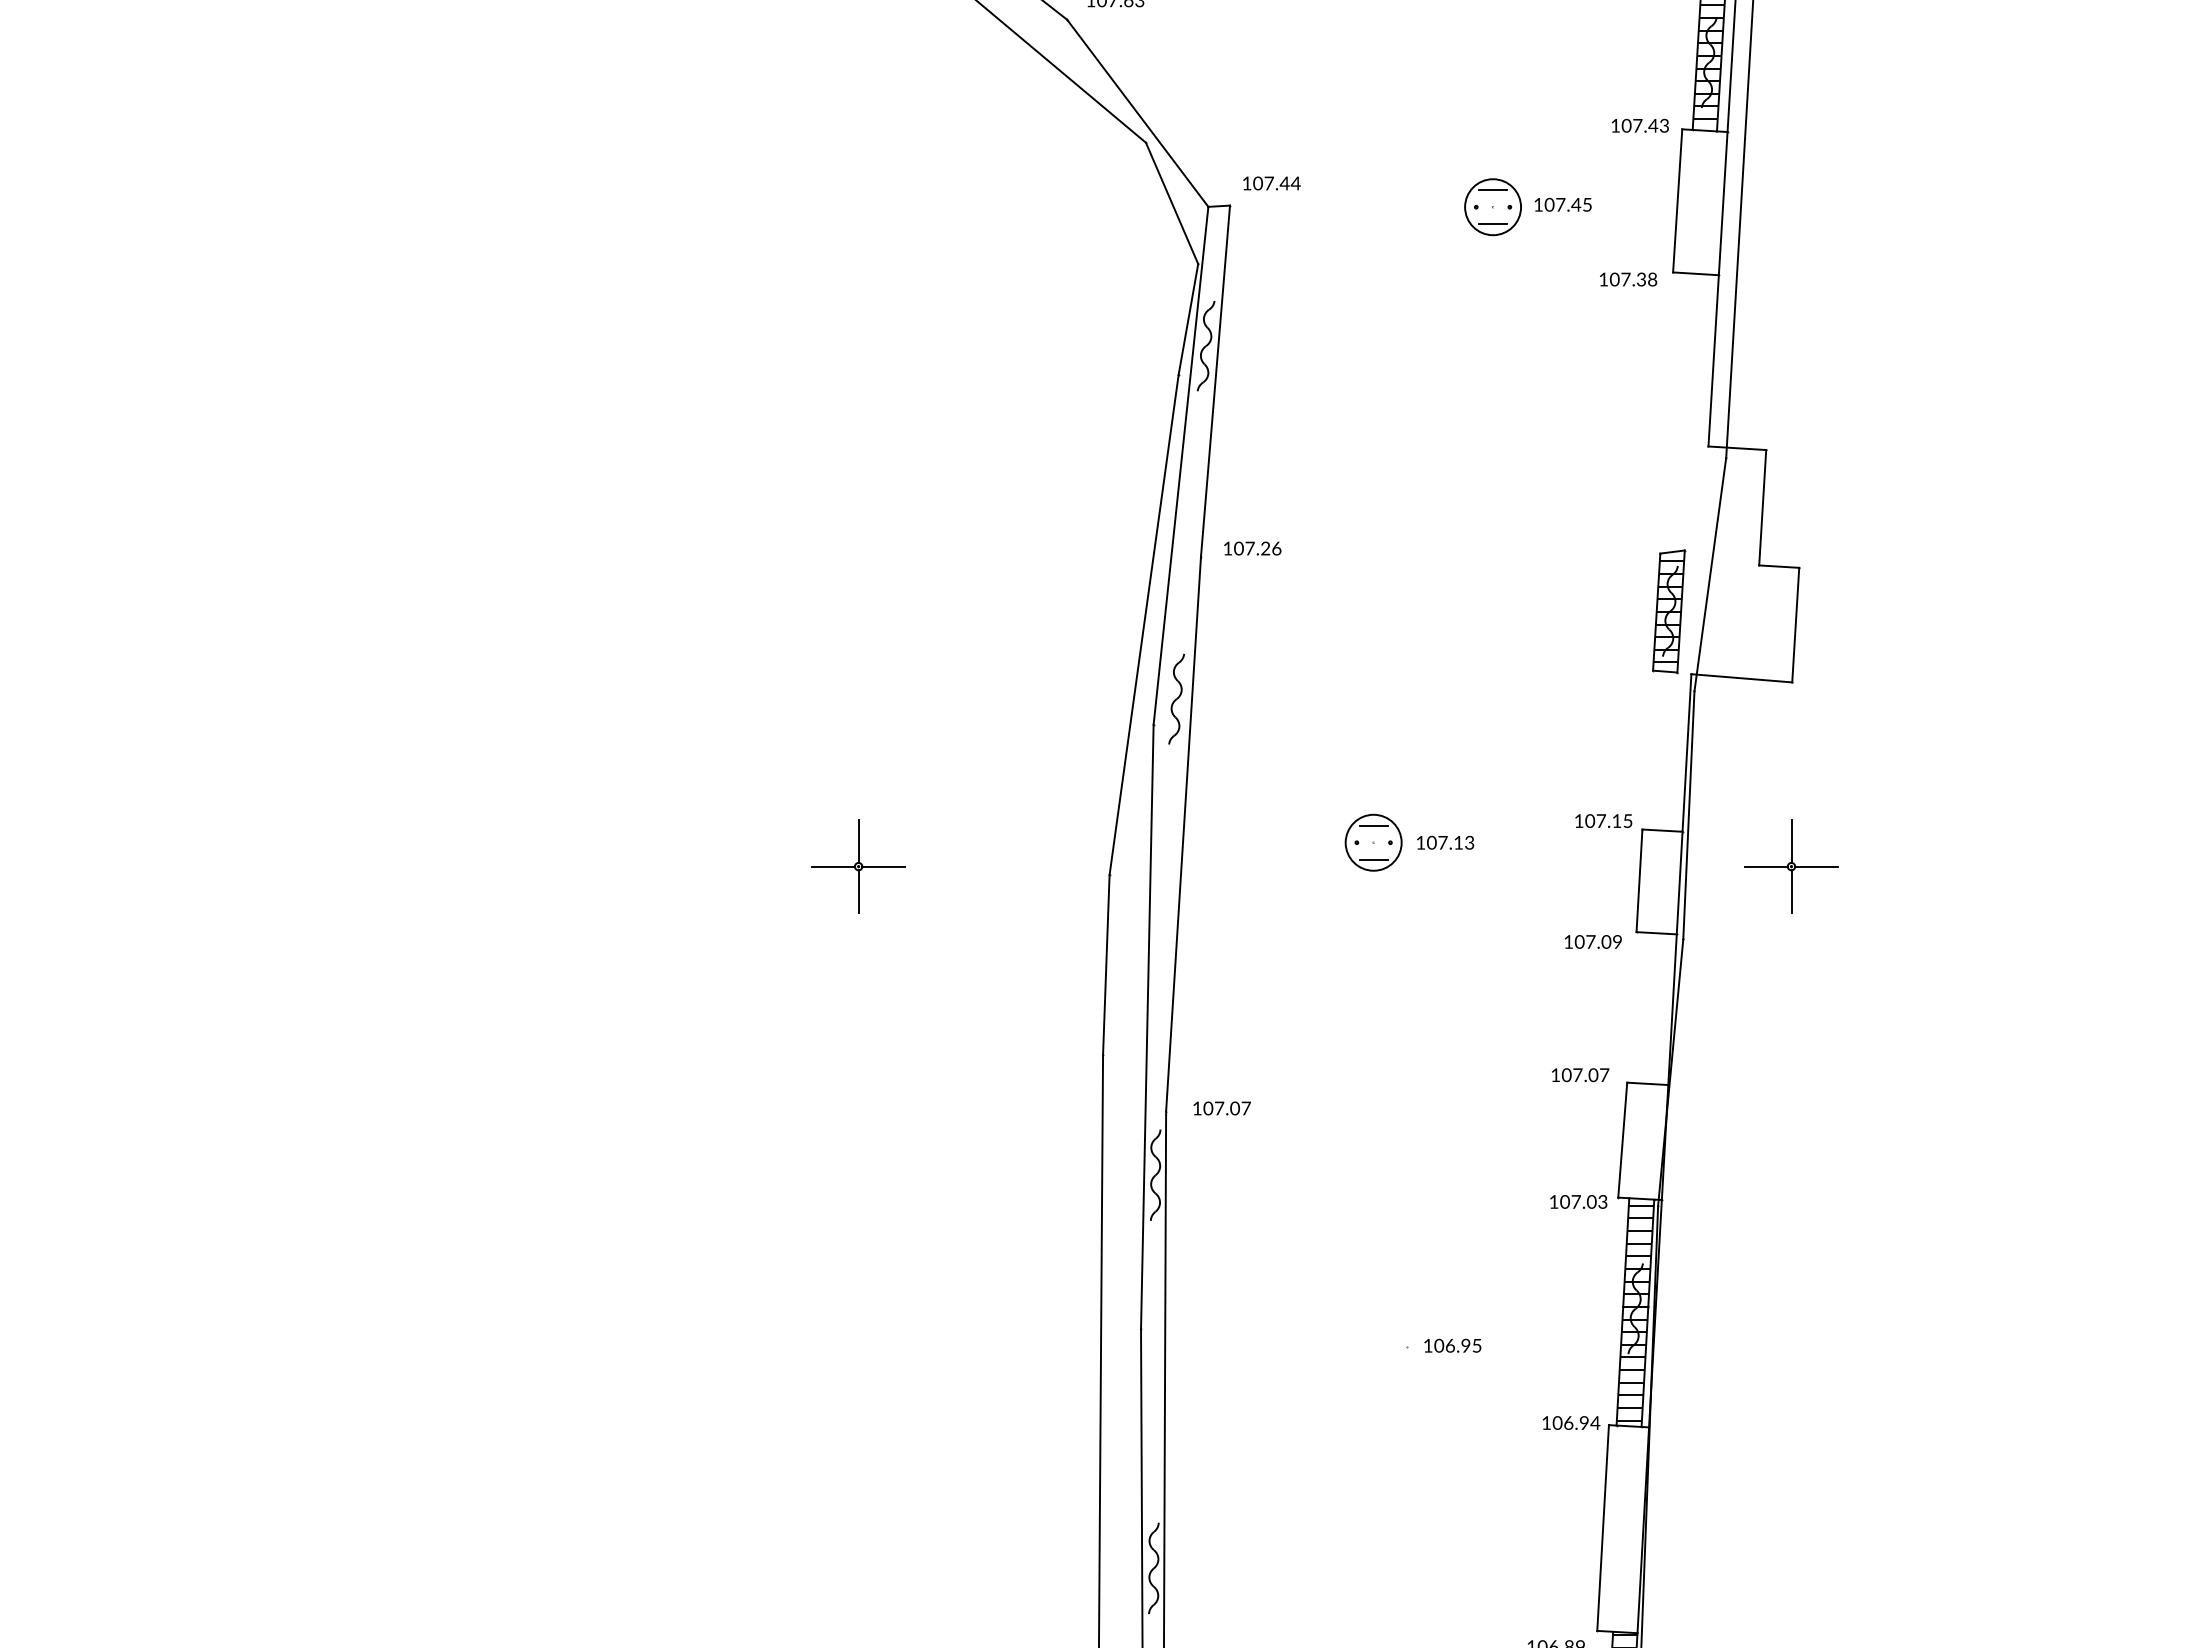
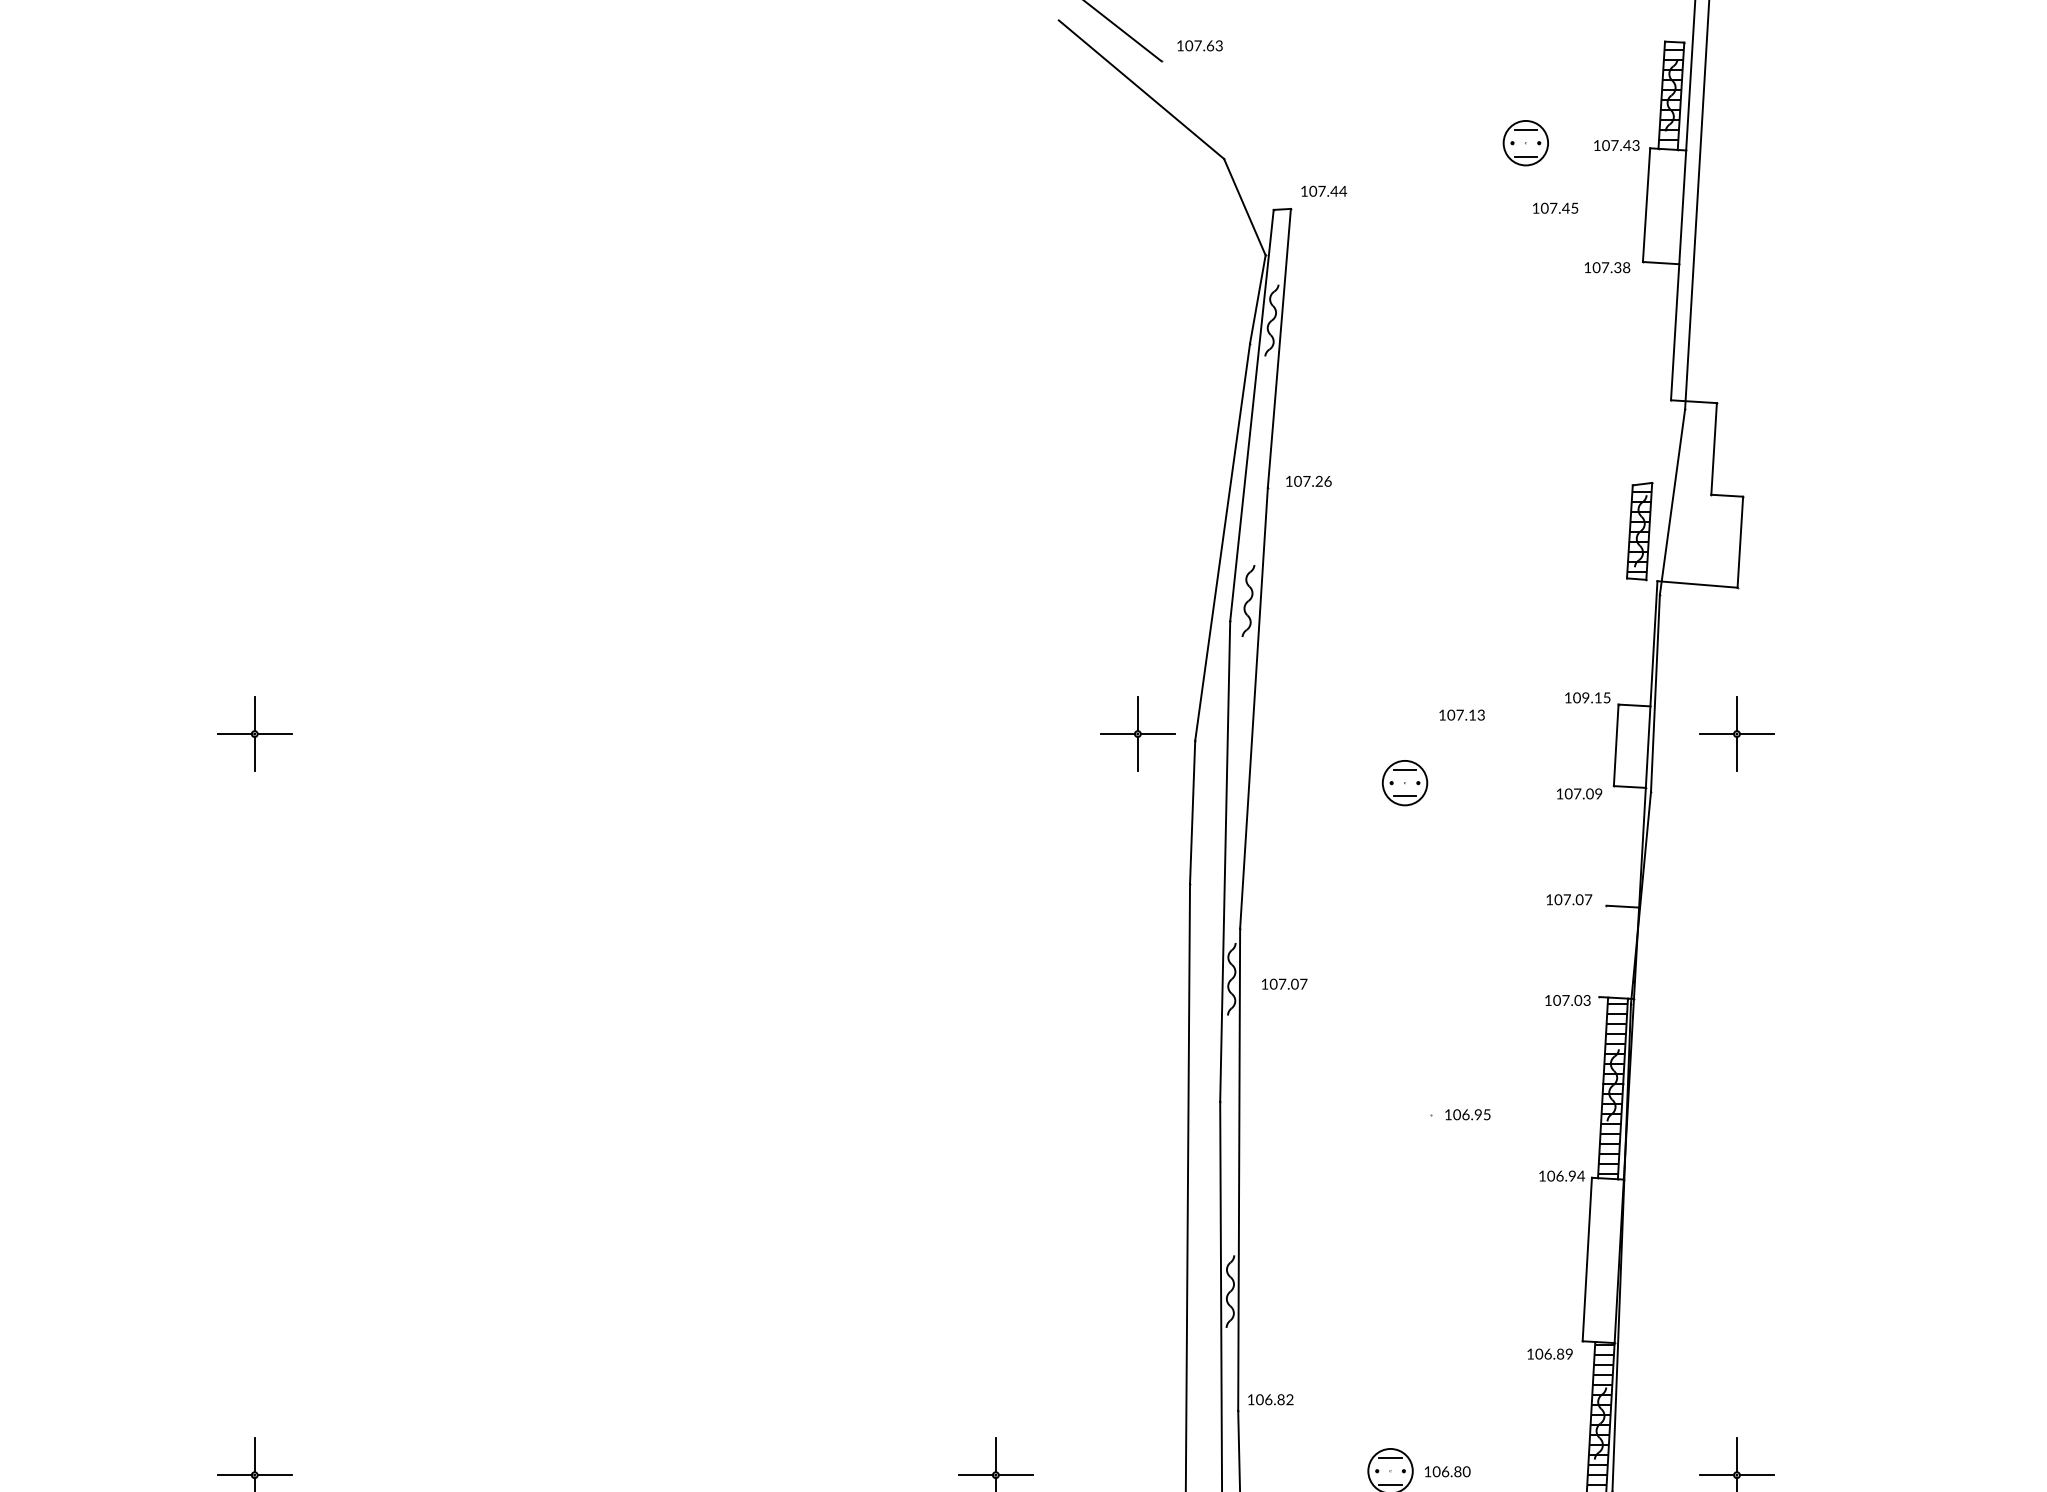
line: (1137, 113) -> (1217, 135), removed
part: (1492, 207) -> (1525, 143), moved
text: (1600, 820) -> (1585, 697), 107.15 -> 109.15
part: (1373, 843) -> (1404, 783), moved
part: (858, 865) -> (1137, 733), moved
text: (1221, 1107) -> (1284, 983), moved
line: (1622, 1140) -> (1602, 951), removed

